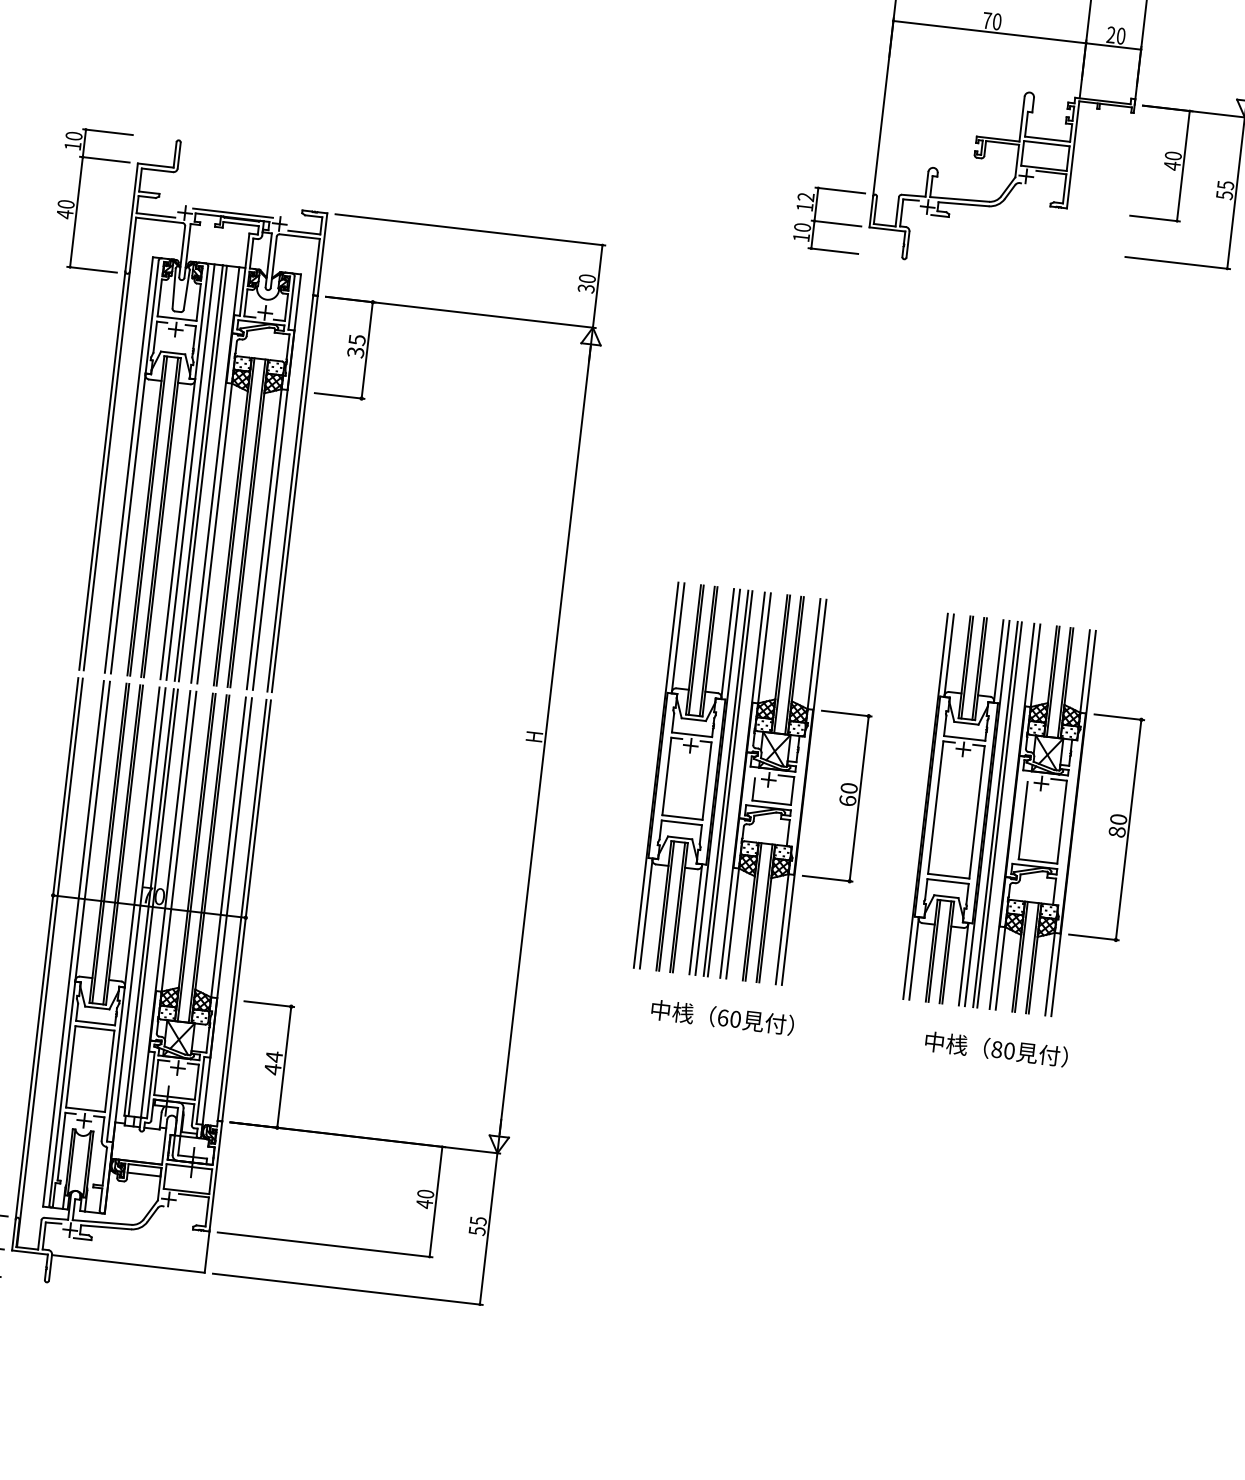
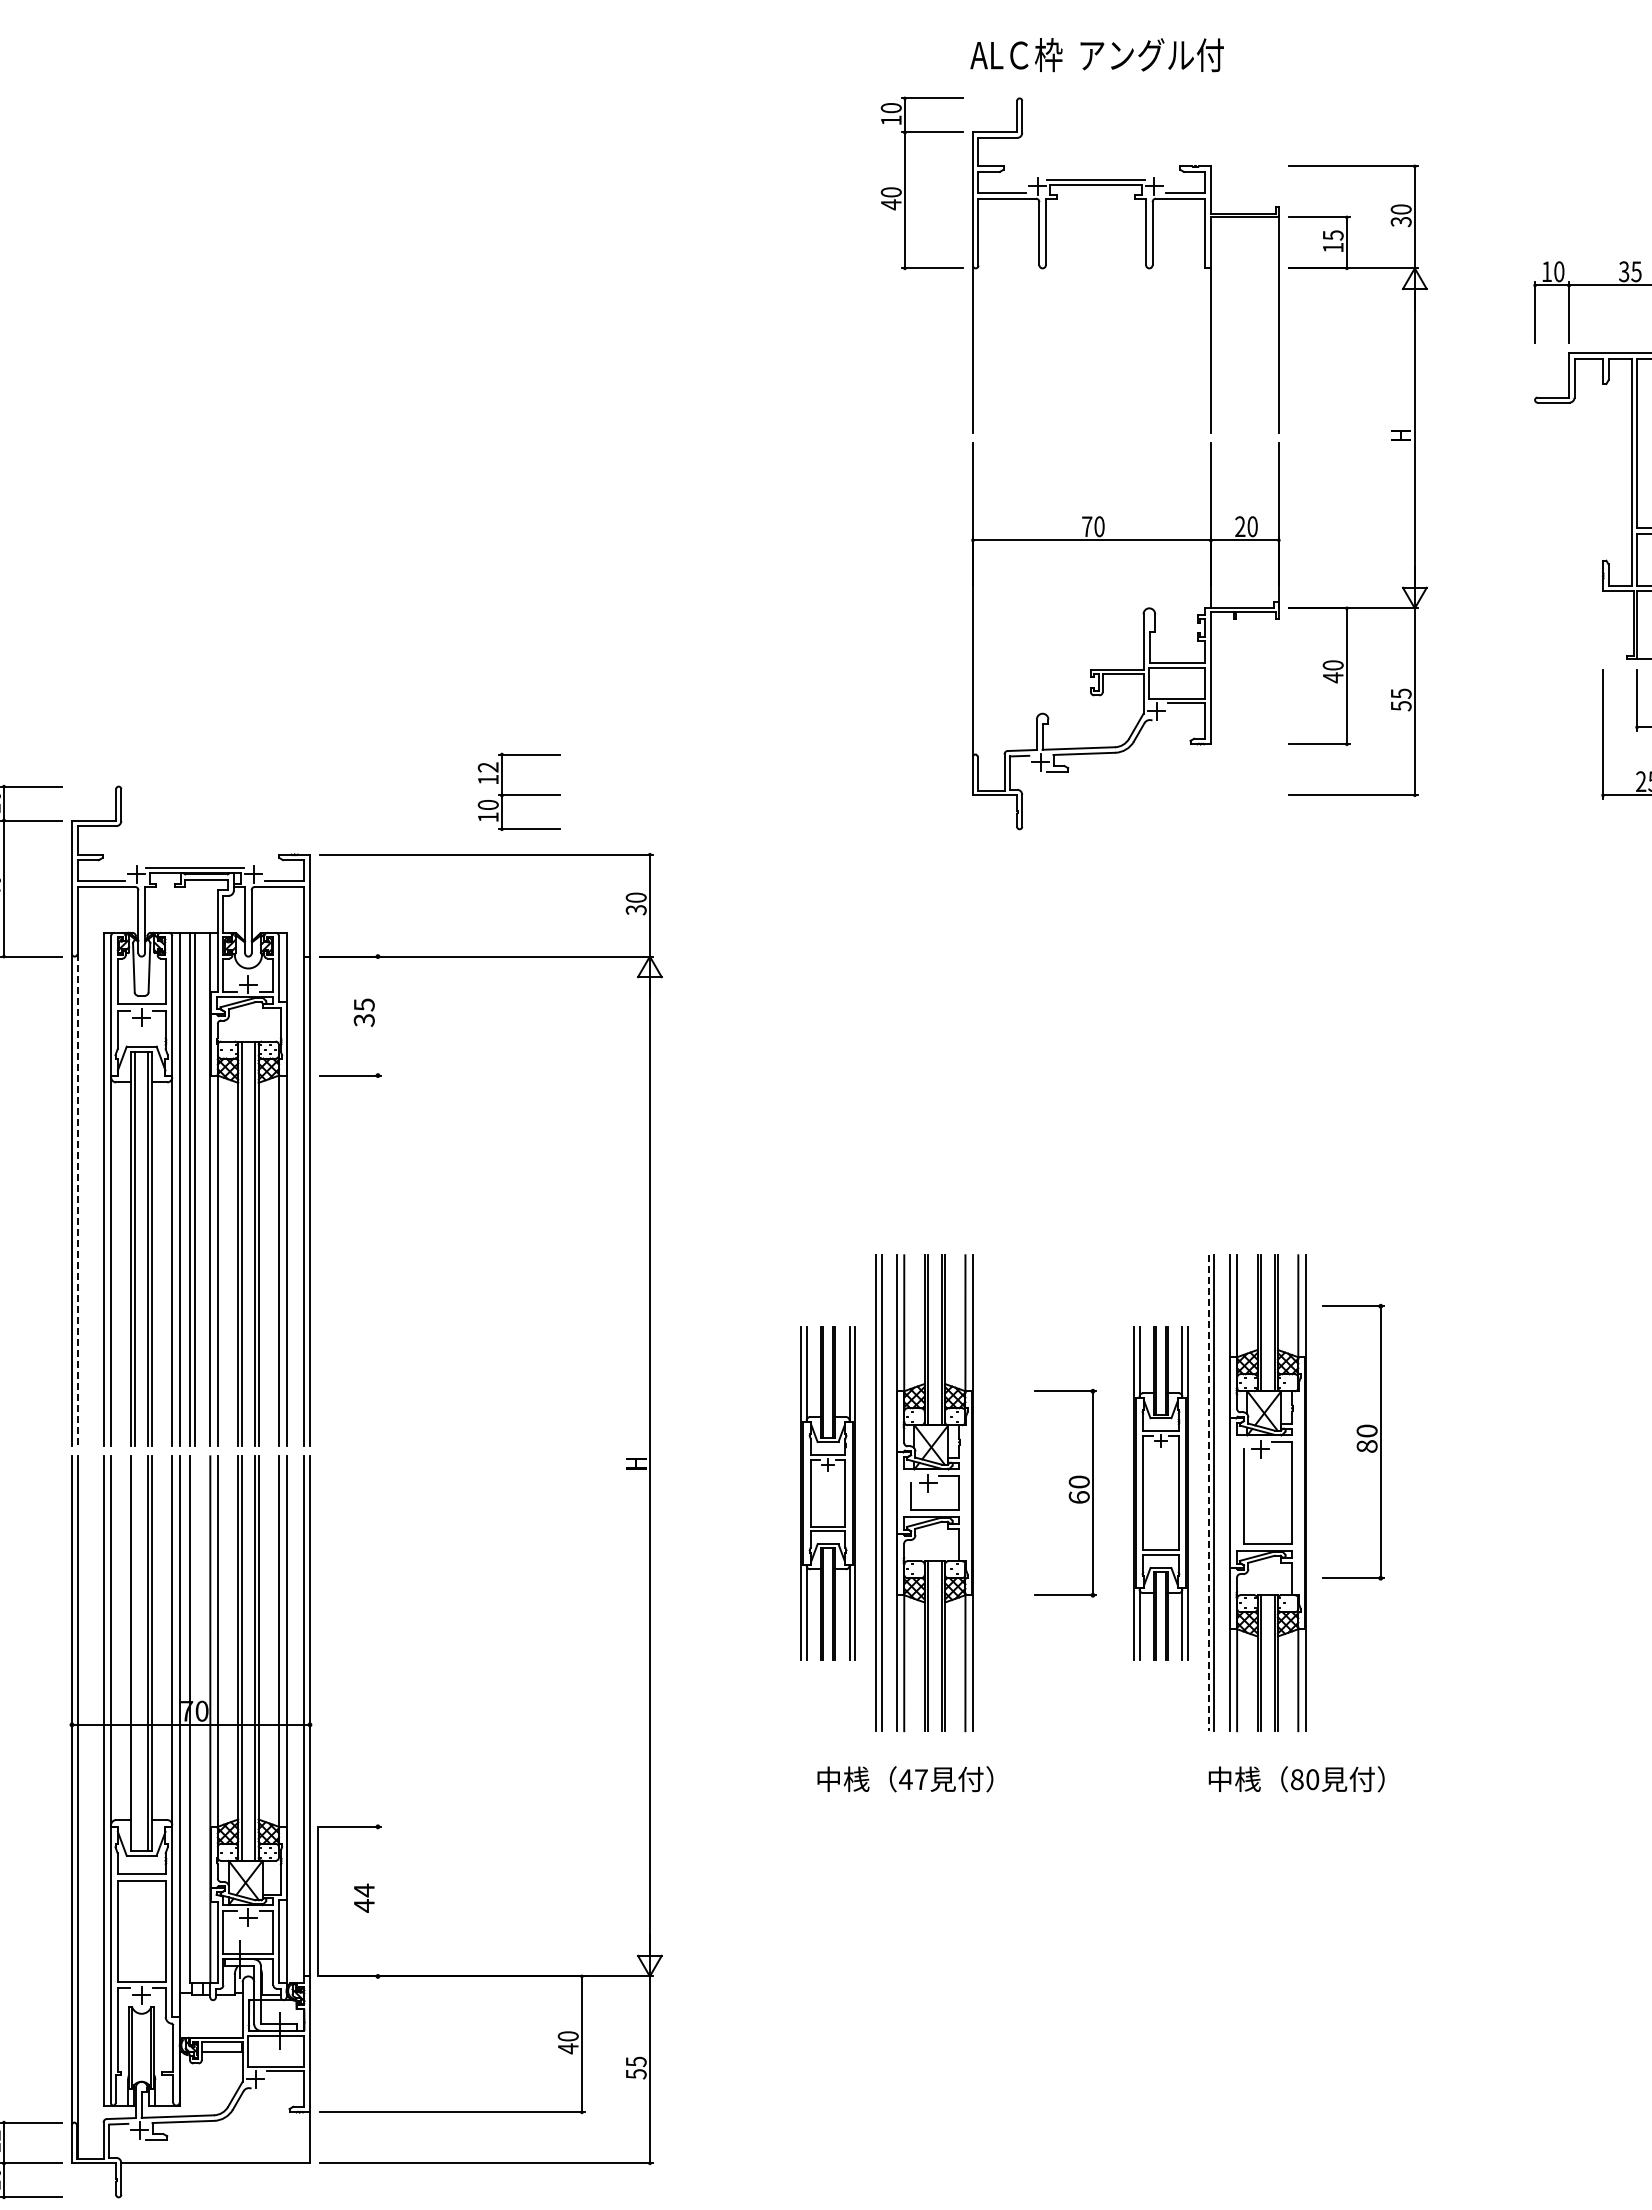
part: (828, 219) -> (518, 791), moved
line: (366, 349) -> (377, 1015), removed
line: (106, 471) -> (77, 1200), solid -> dashed
part: (686, 778) -> (827, 1492), size x0.7
part: (836, 796) -> (1065, 1493), moved
part: (956, 809) -> (1160, 1492), size x0.7
line: (995, 814) -> (1209, 1493), solid -> dashed
part: (1106, 827) -> (1353, 1442), moved
line: (110, 843) -> (134, 1653), removed
line: (153, 902) -> (195, 1719), removed
text: (729, 1018) -> (913, 1779), 60 -> 47
text: (996, 1049) -> (1296, 1779), moved
line: (283, 1067) -> (317, 1901), moved

